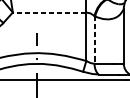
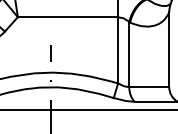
line: (49, 12) -> (67, 17), dashed -> solid
line: (94, 39) -> (129, 54), dashed -> solid

